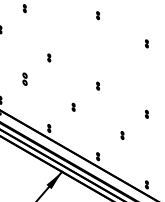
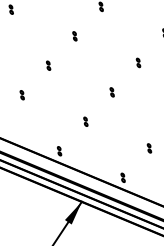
part: (73, 36) -> (74, 35), added
part: (122, 64) -> (138, 62), added
part: (24, 78) -> (21, 94), size x0.62

